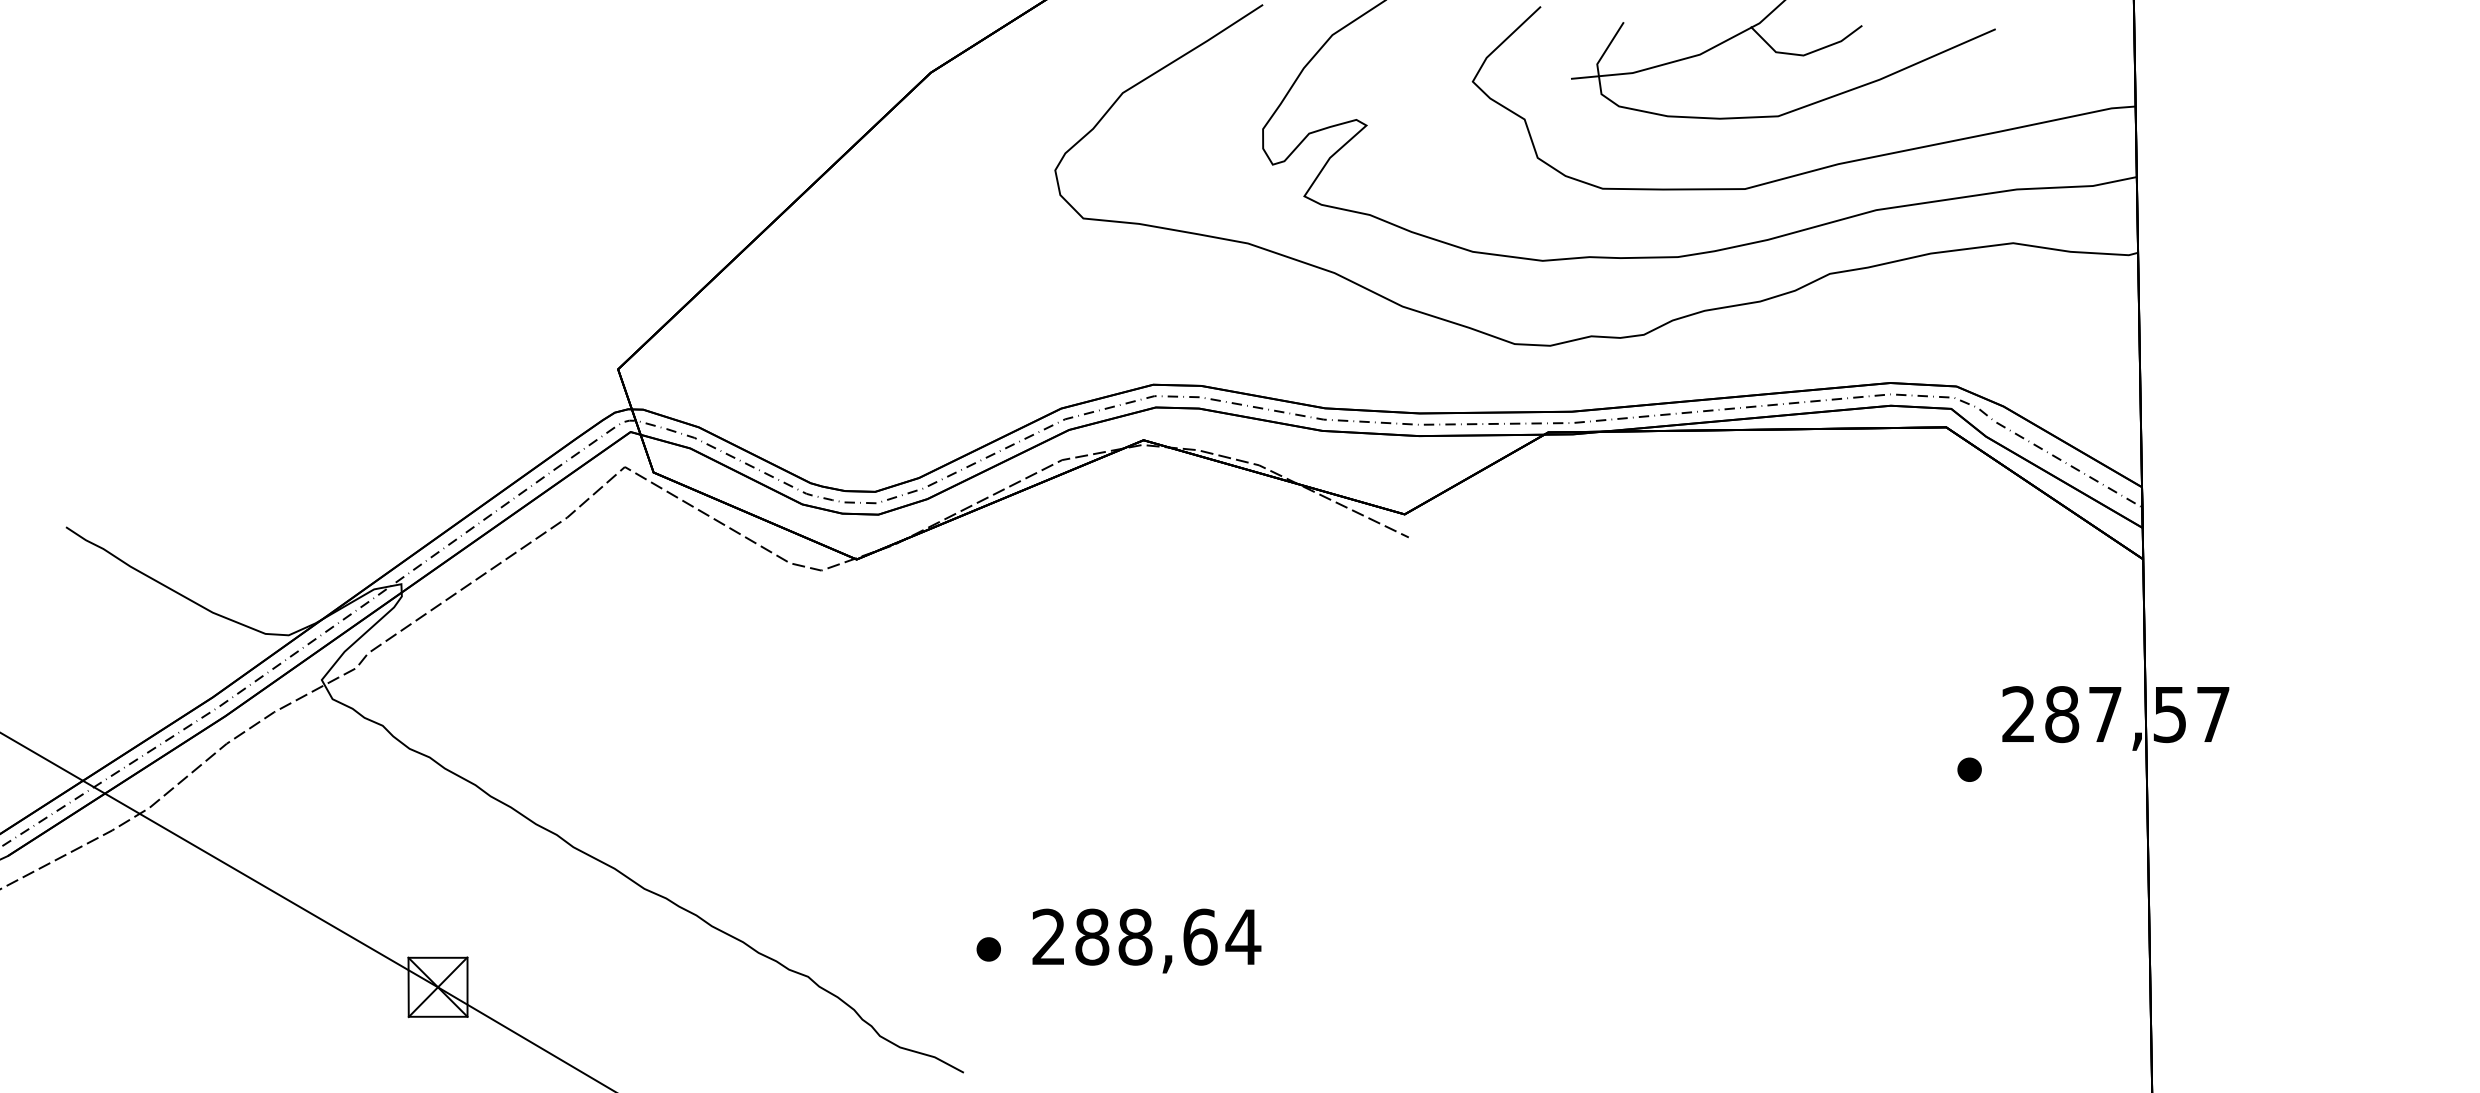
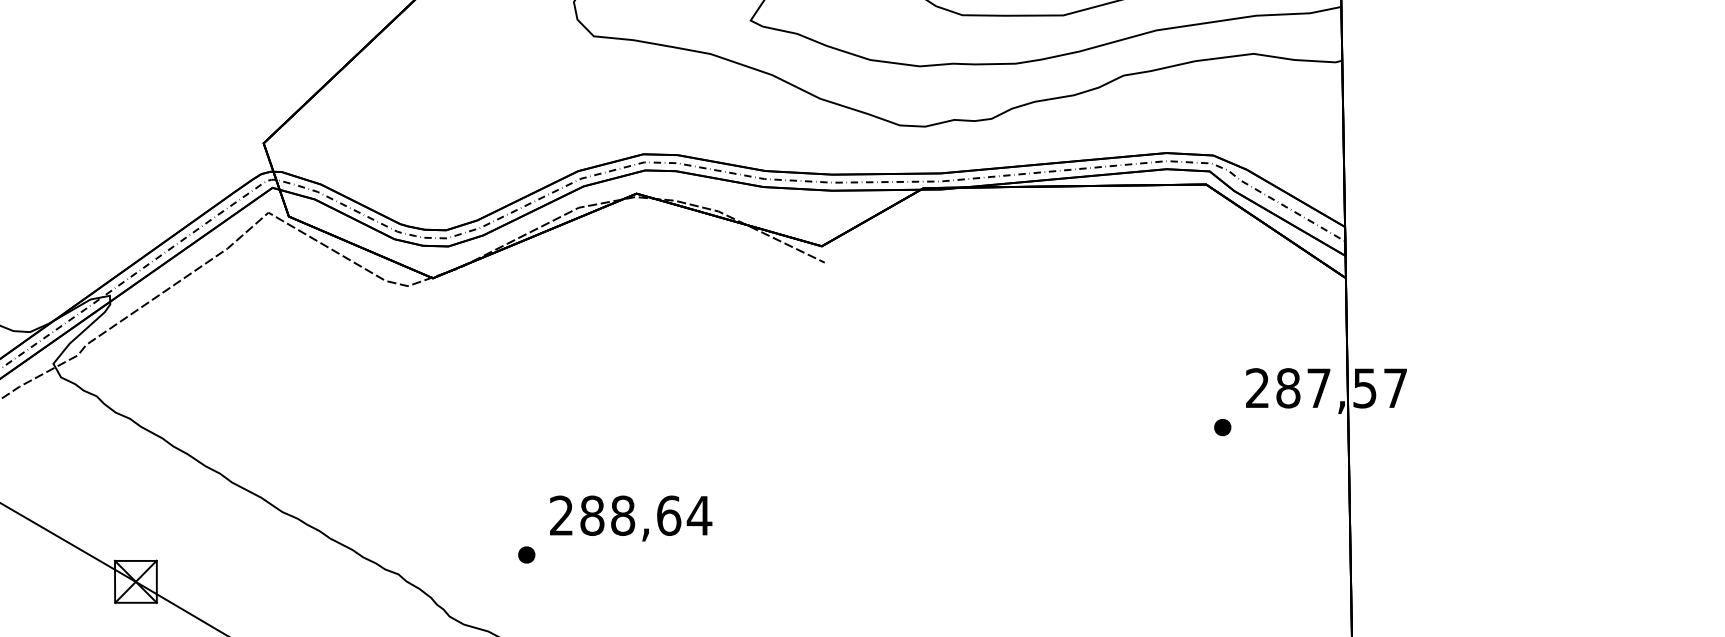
text: (1146, 940) -> (630, 518), moved

